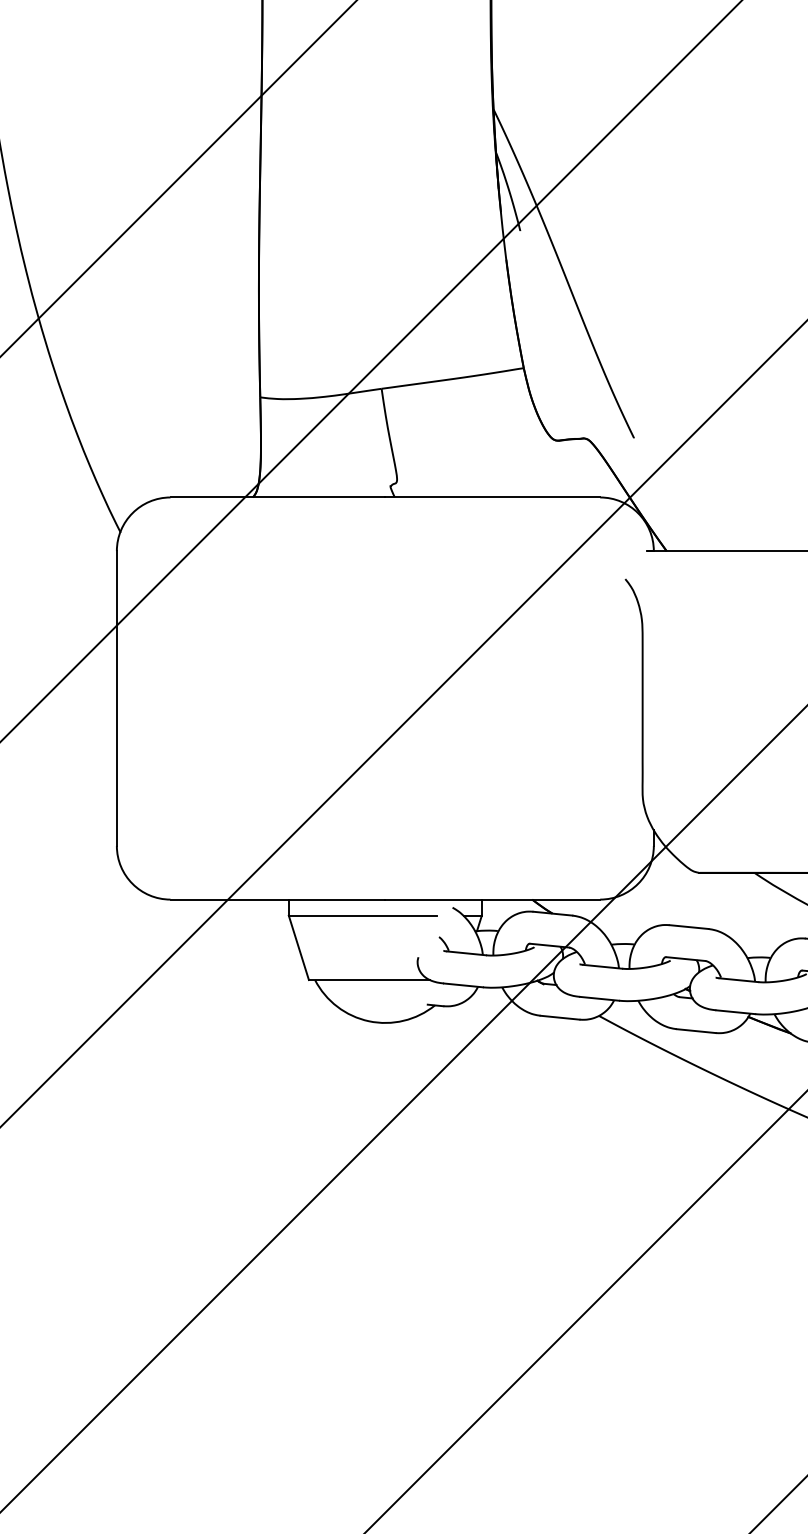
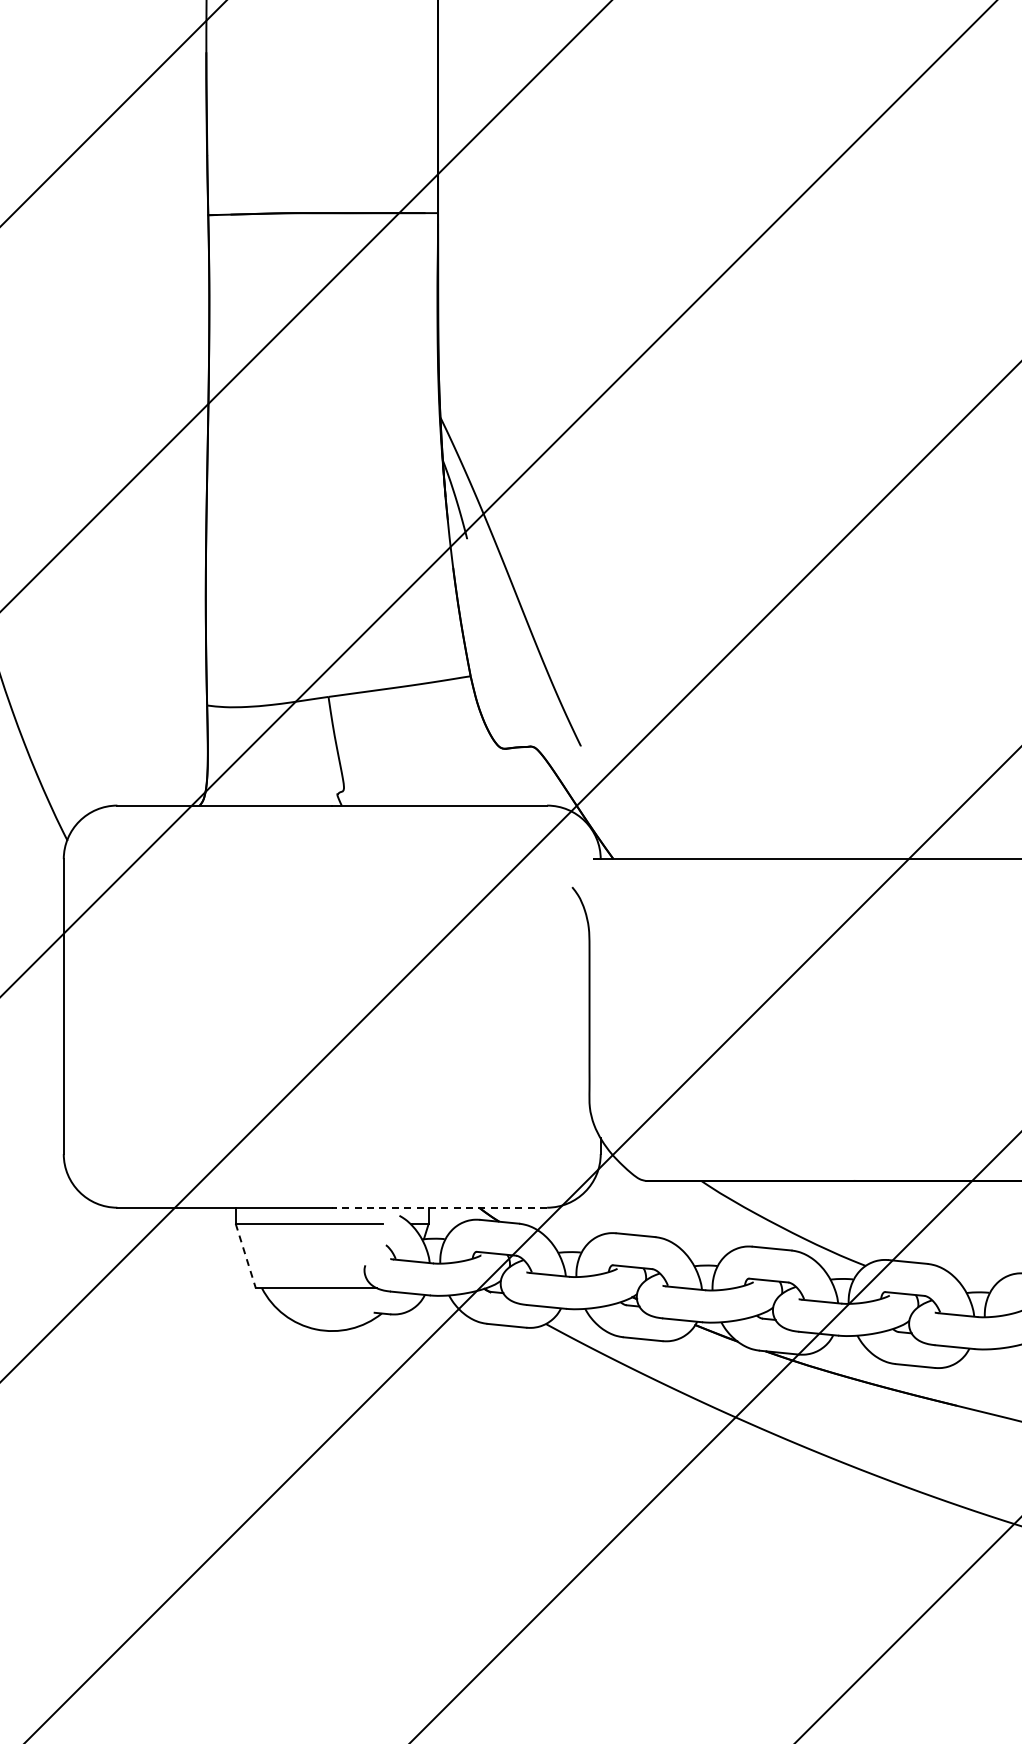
line: (492, 899) -> (439, 1207), solid -> dashed
line: (298, 947) -> (245, 1255), solid -> dashed

